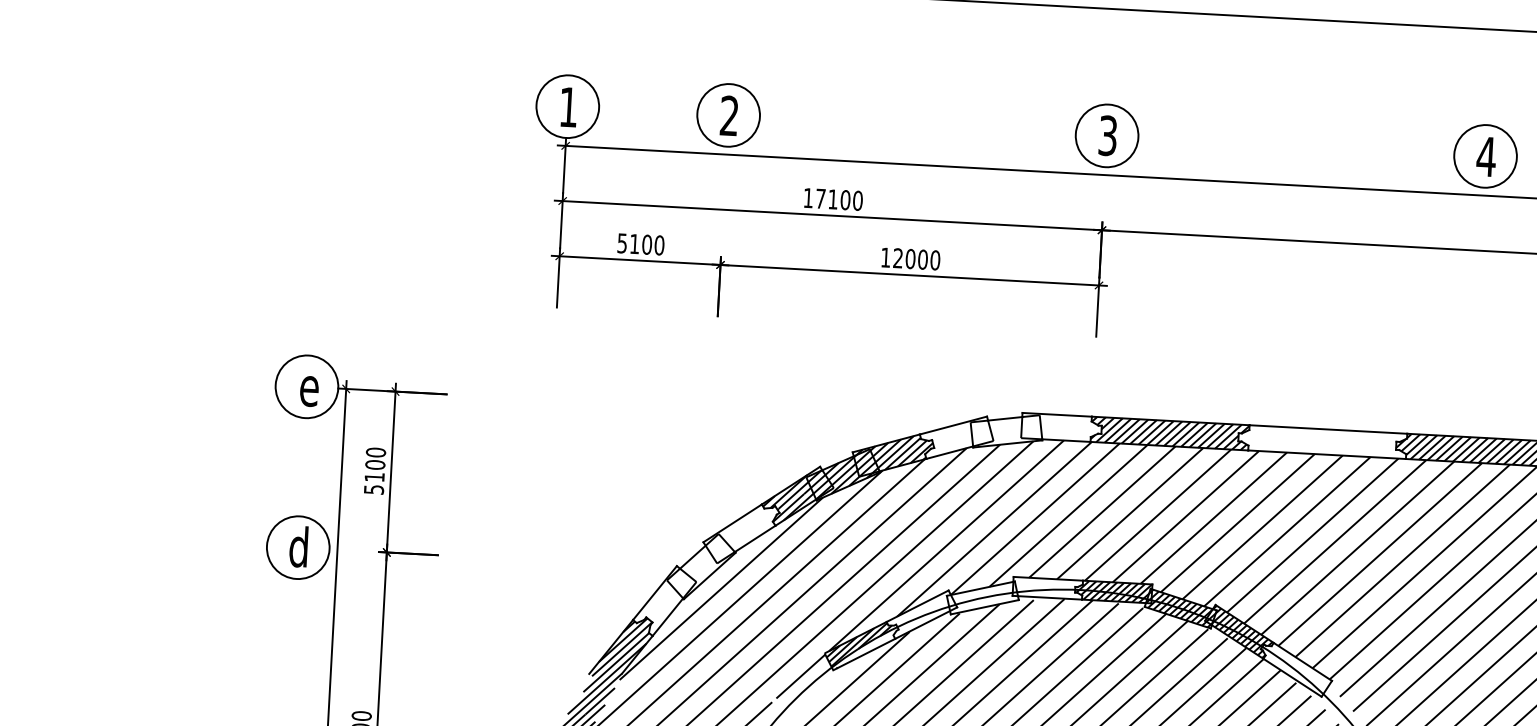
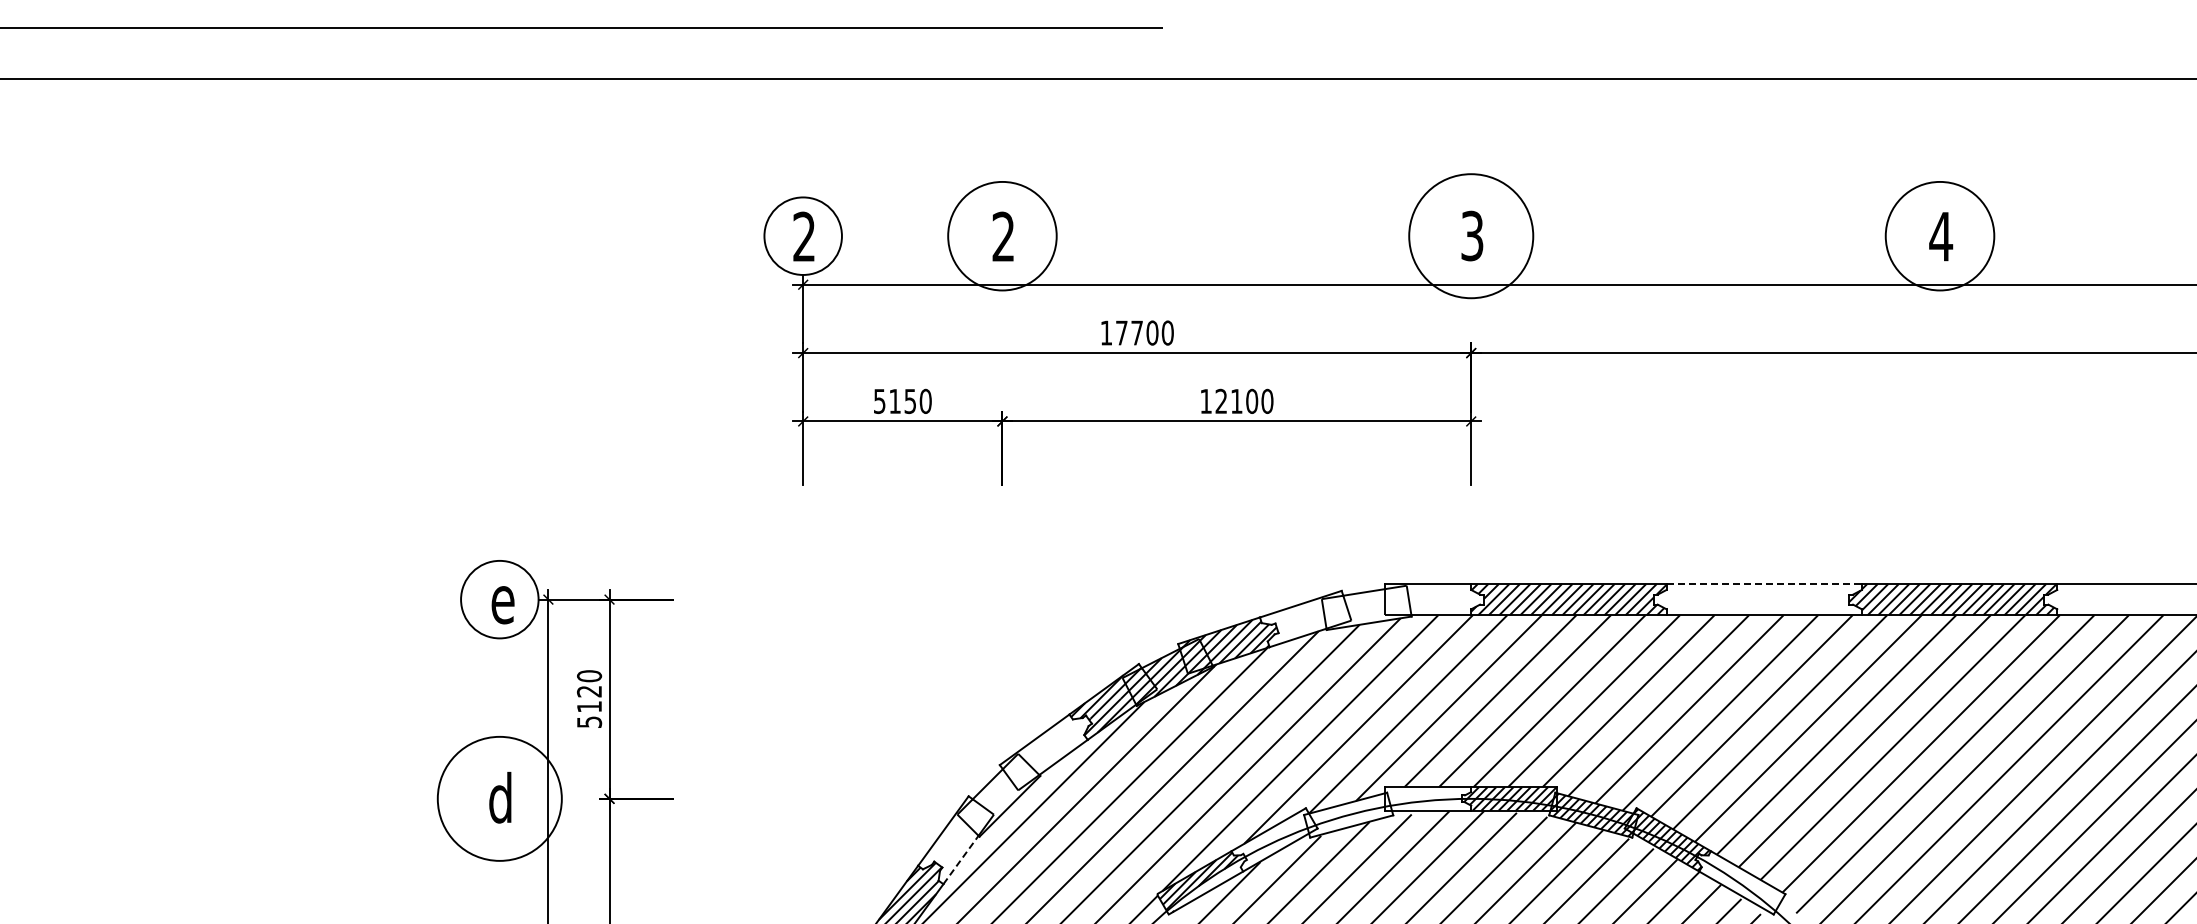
text: (568, 106) -> (803, 236), 1 -> 2
circle: (728, 114) -> (1002, 235), size x1.4
circle: (1107, 135) -> (1471, 235), size x1.6
circle: (1485, 155) -> (1939, 235), size x1.4
text: (832, 199) -> (1136, 332), 17100 -> 17700
text: (647, 244) -> (910, 400), 5100 -> 5150
text: (910, 258) -> (1236, 400), 12000 -> 12100
line: (1328, 429) -> (1764, 584), solid -> dashed
text: (375, 464) -> (589, 691), 5100 -> 5120
circle: (298, 547) -> (499, 798), size x1.6
line: (668, 616) -> (961, 859), solid -> dashed

